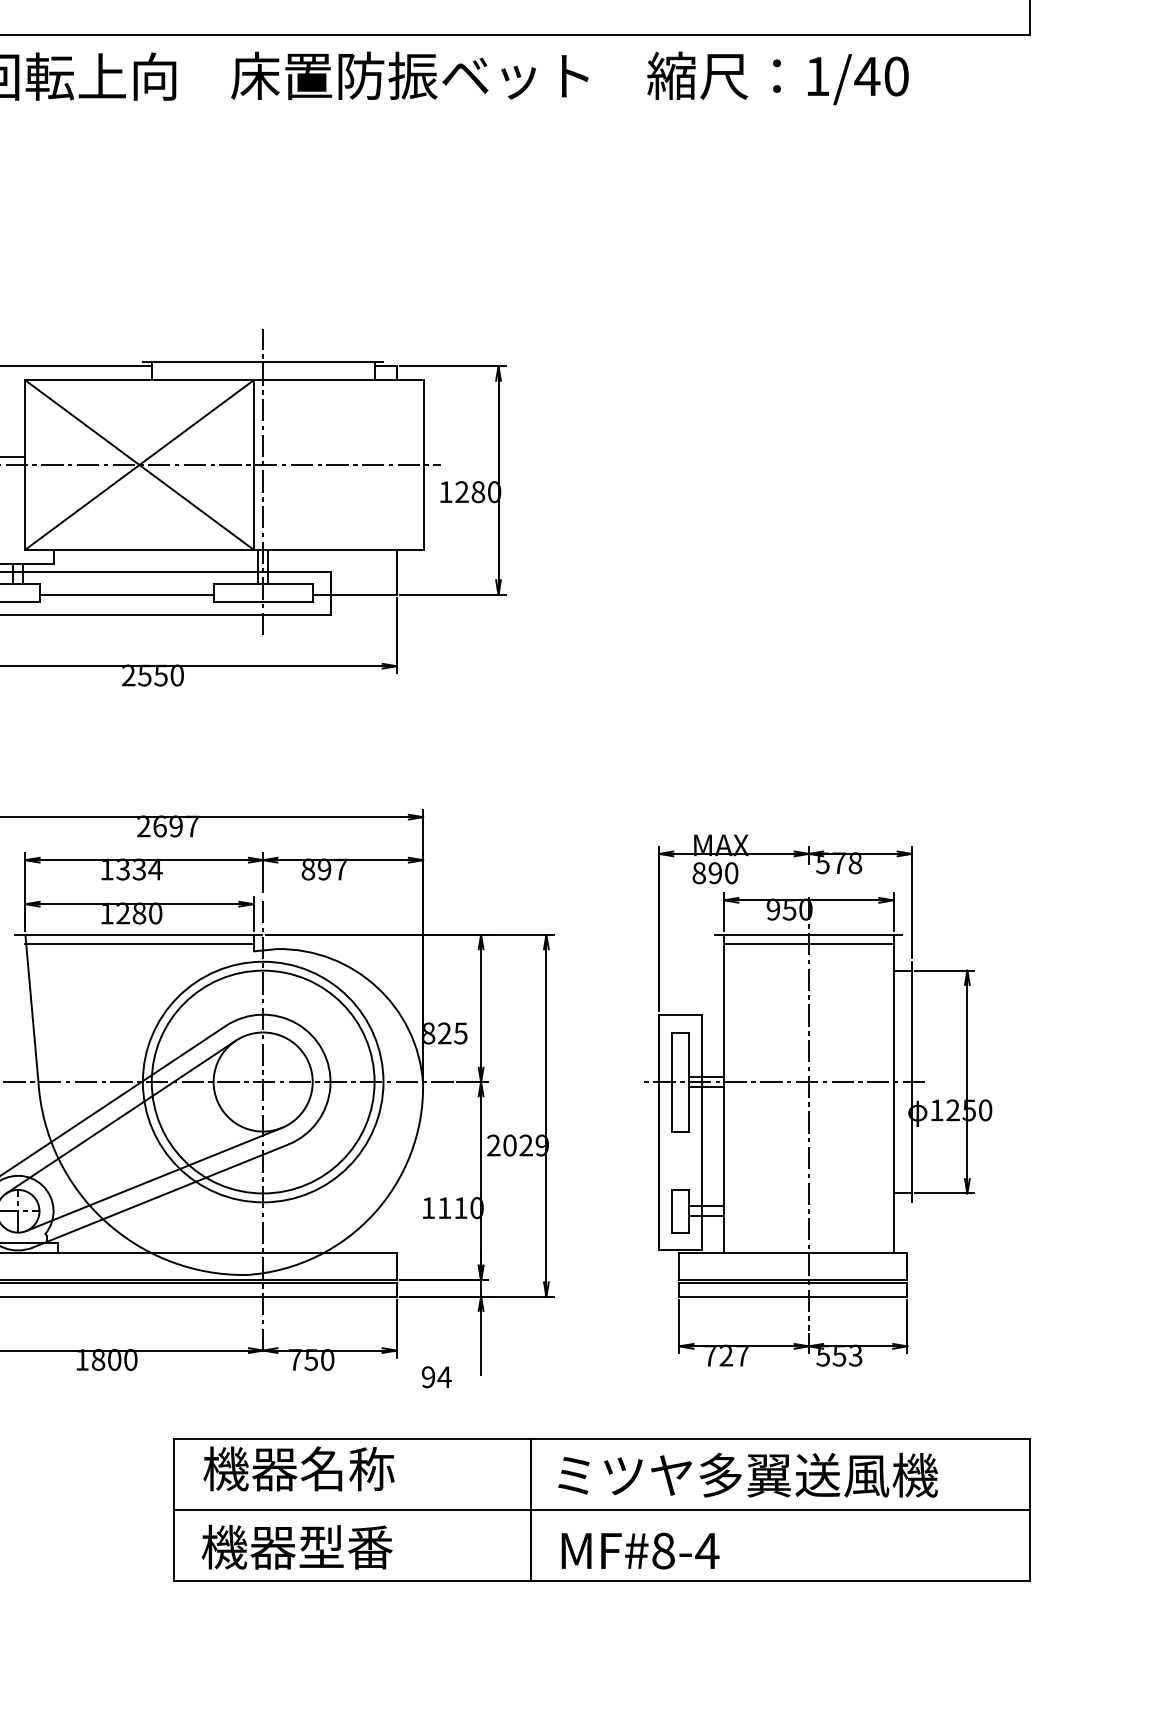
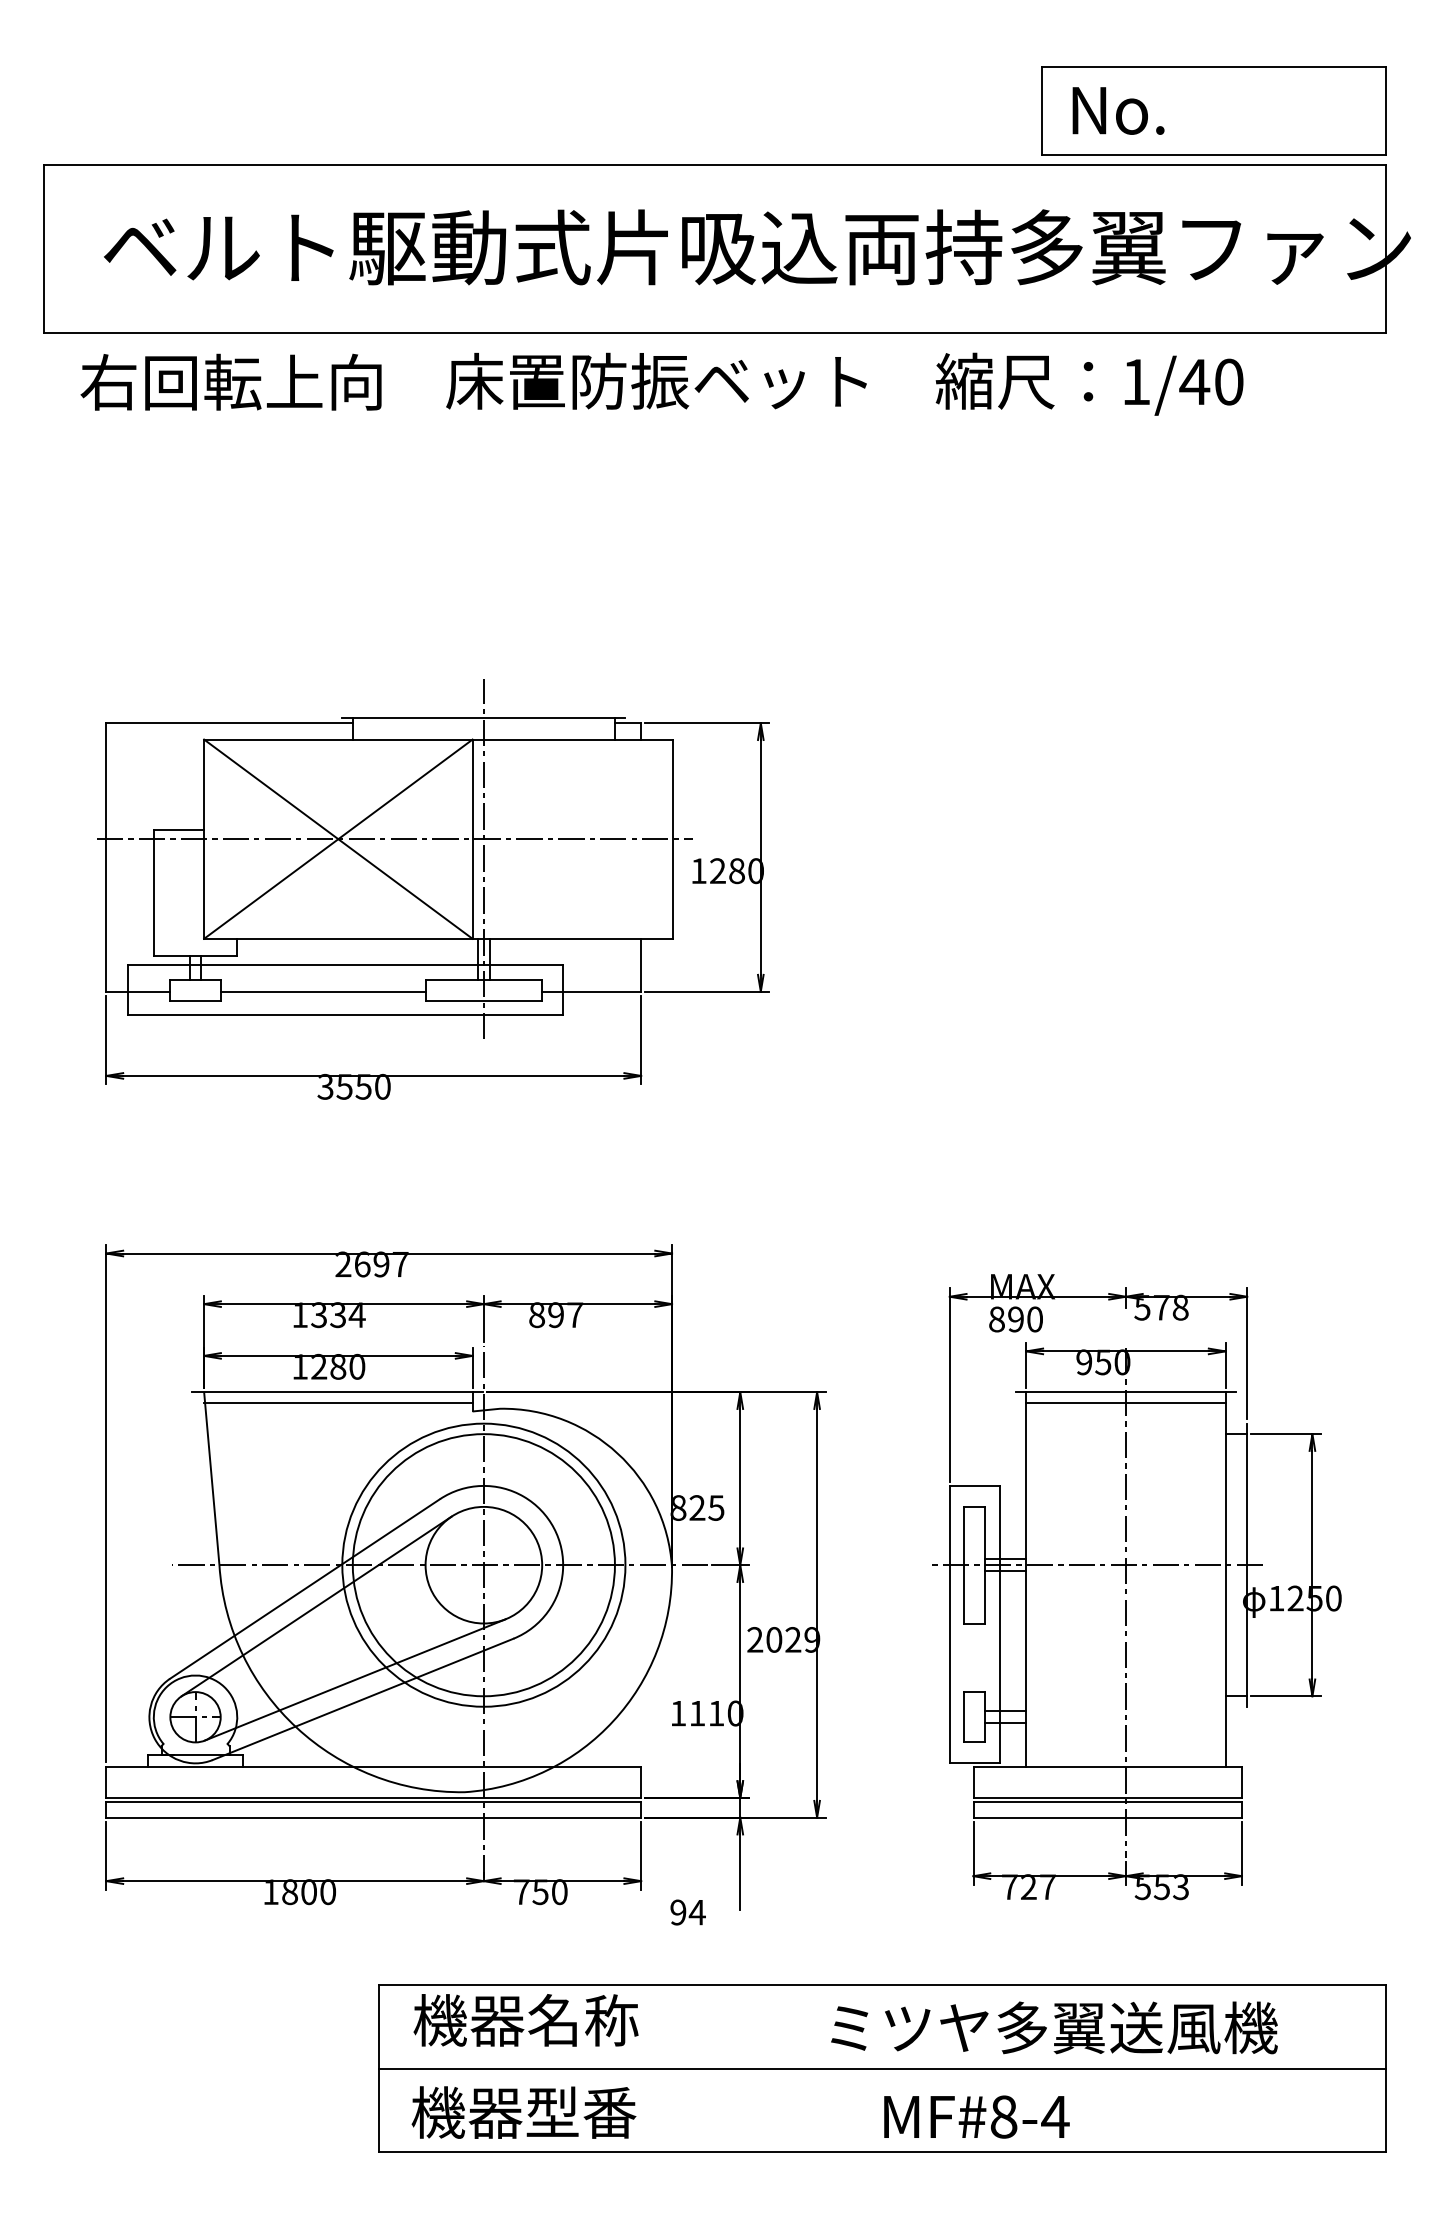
text: (128, 675) -> (325, 1086), 2550 -> 3550
line: (530, 1509) -> (798, 2068), removed
text: (640, 1550) -> (976, 2116), moved

